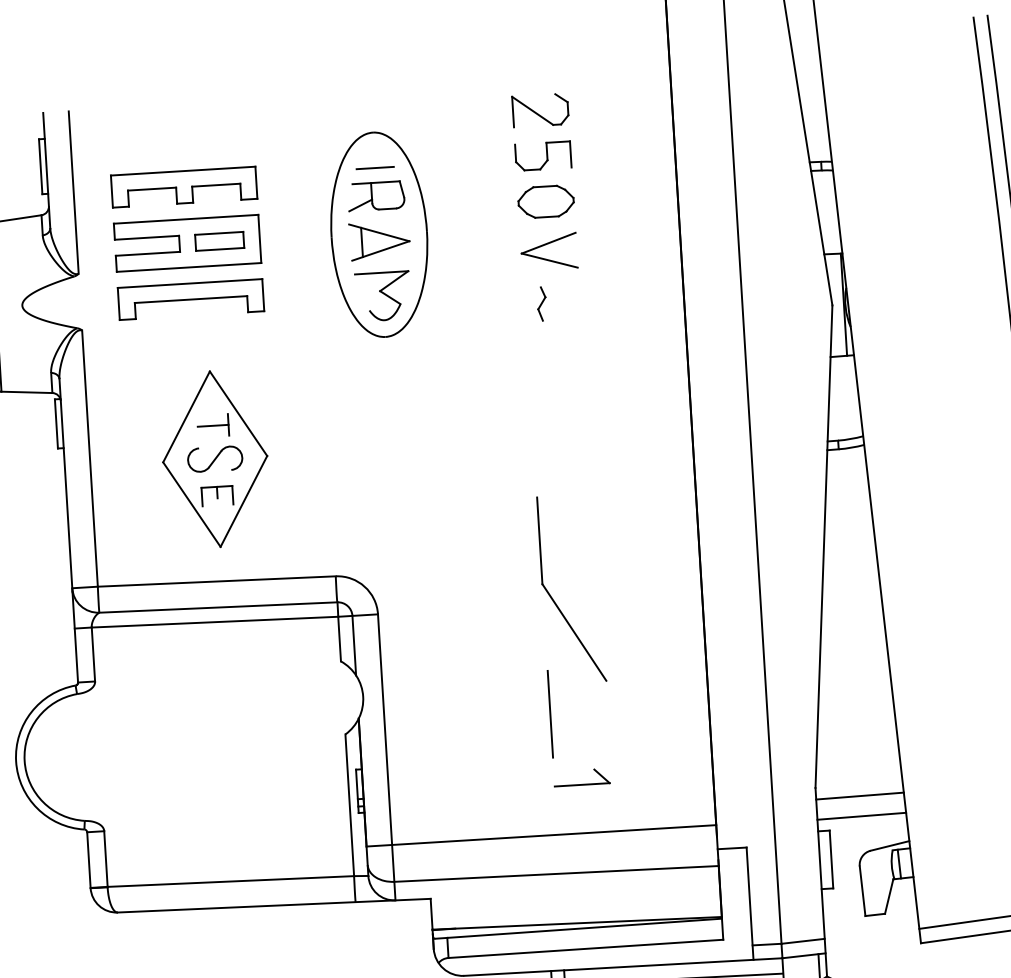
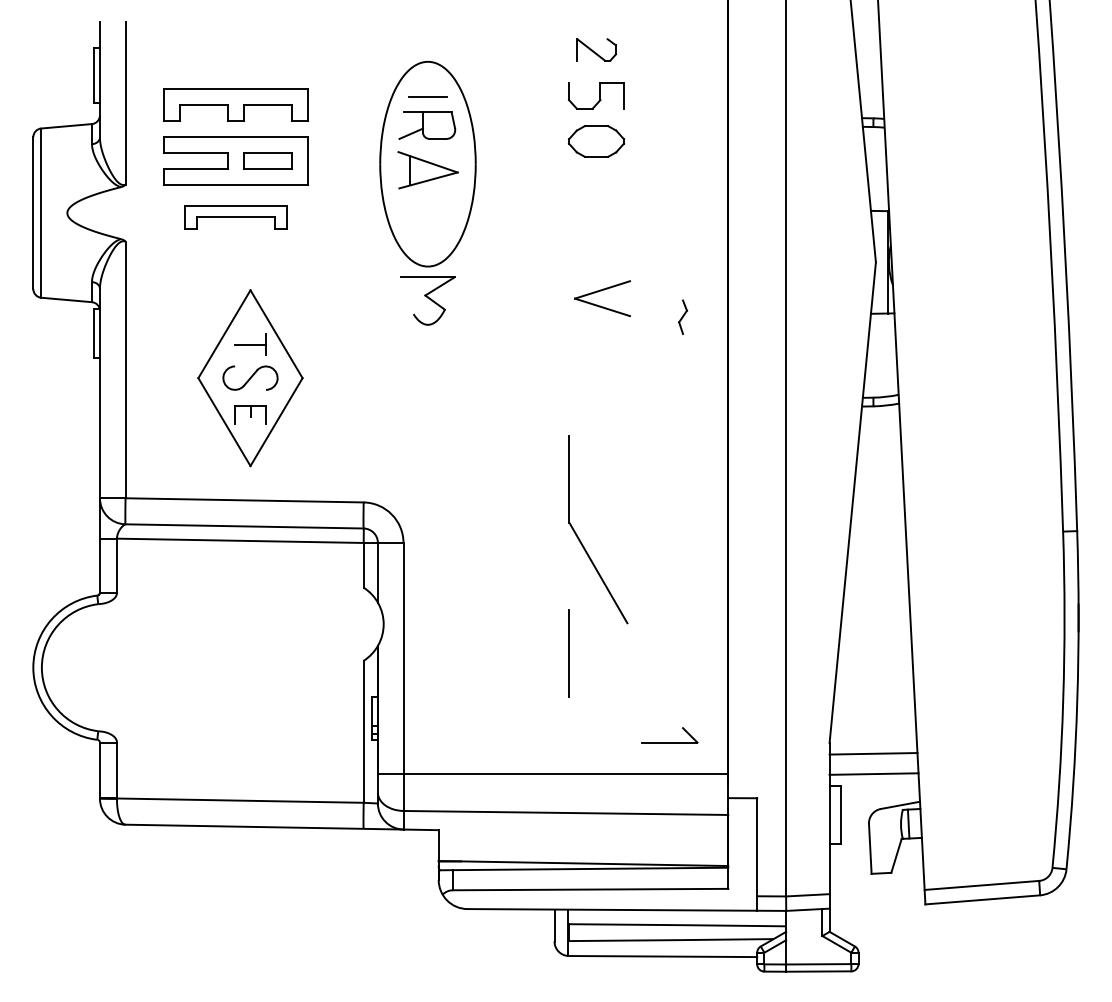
part: (540, 110) -> (596, 49), size x0.7
part: (547, 244) -> (601, 291), moved
part: (382, 296) -> (427, 300), moved
part: (190, 298) -> (235, 216), size x0.7
part: (542, 303) -> (683, 316), moved
part: (581, 784) -> (669, 742), moved

